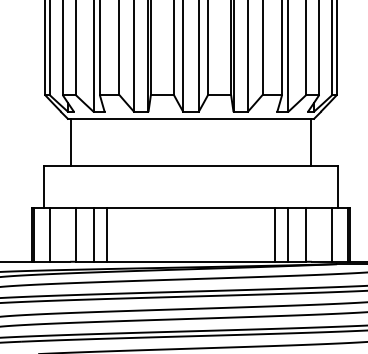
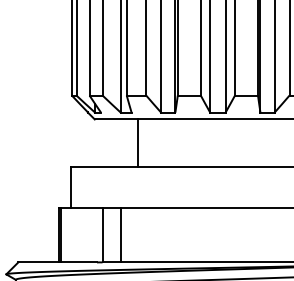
line: (70, 142) -> (137, 143), moved
line: (50, 234) -> (77, 235), removed
line: (106, 234) -> (133, 235), removed

